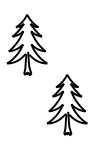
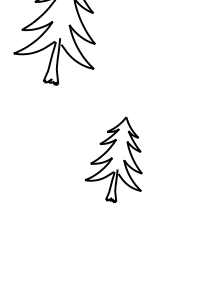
part: (67, 104) -> (118, 158), size x0.7

